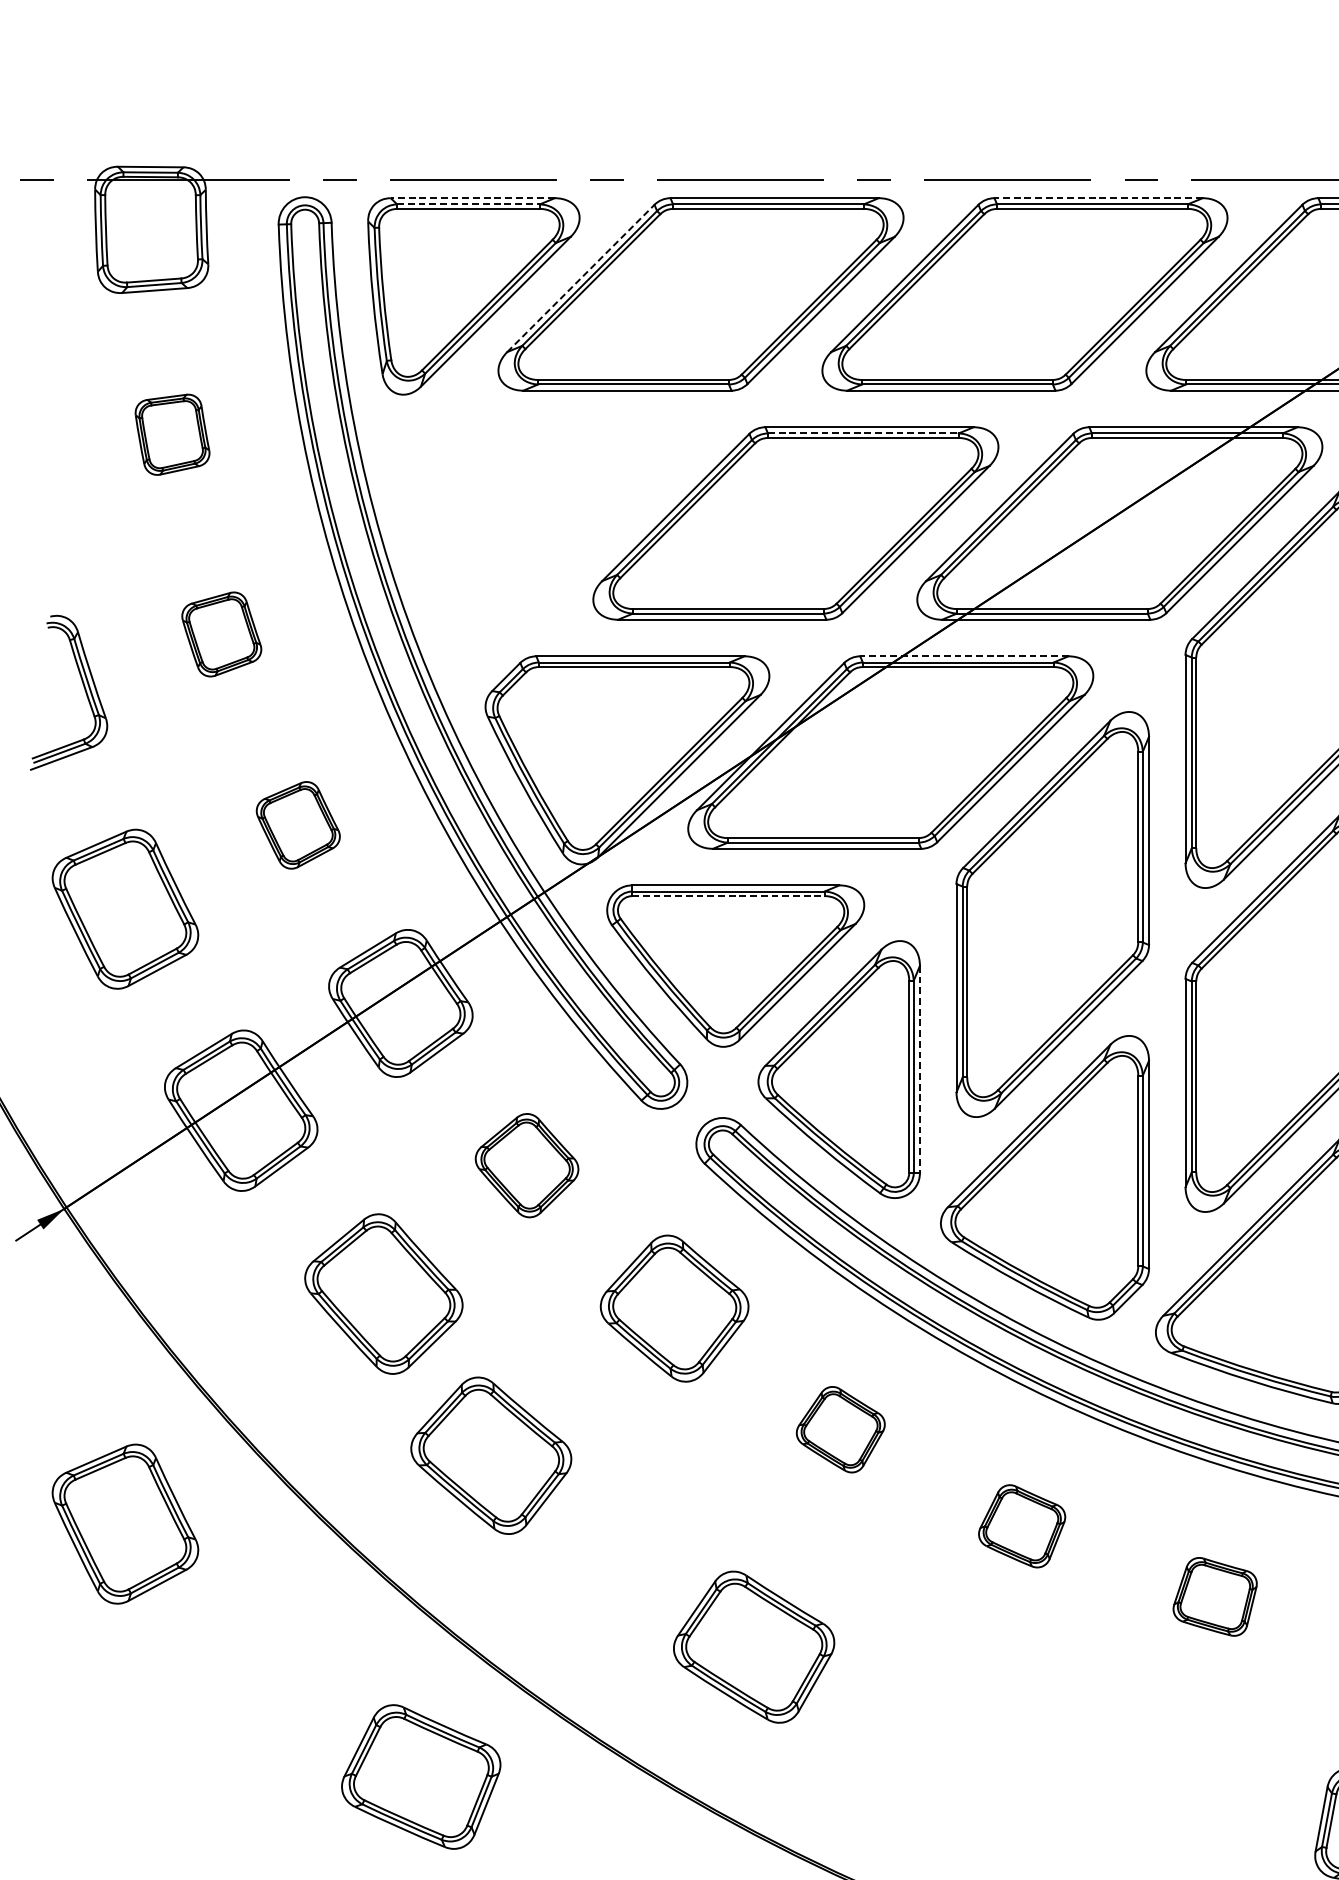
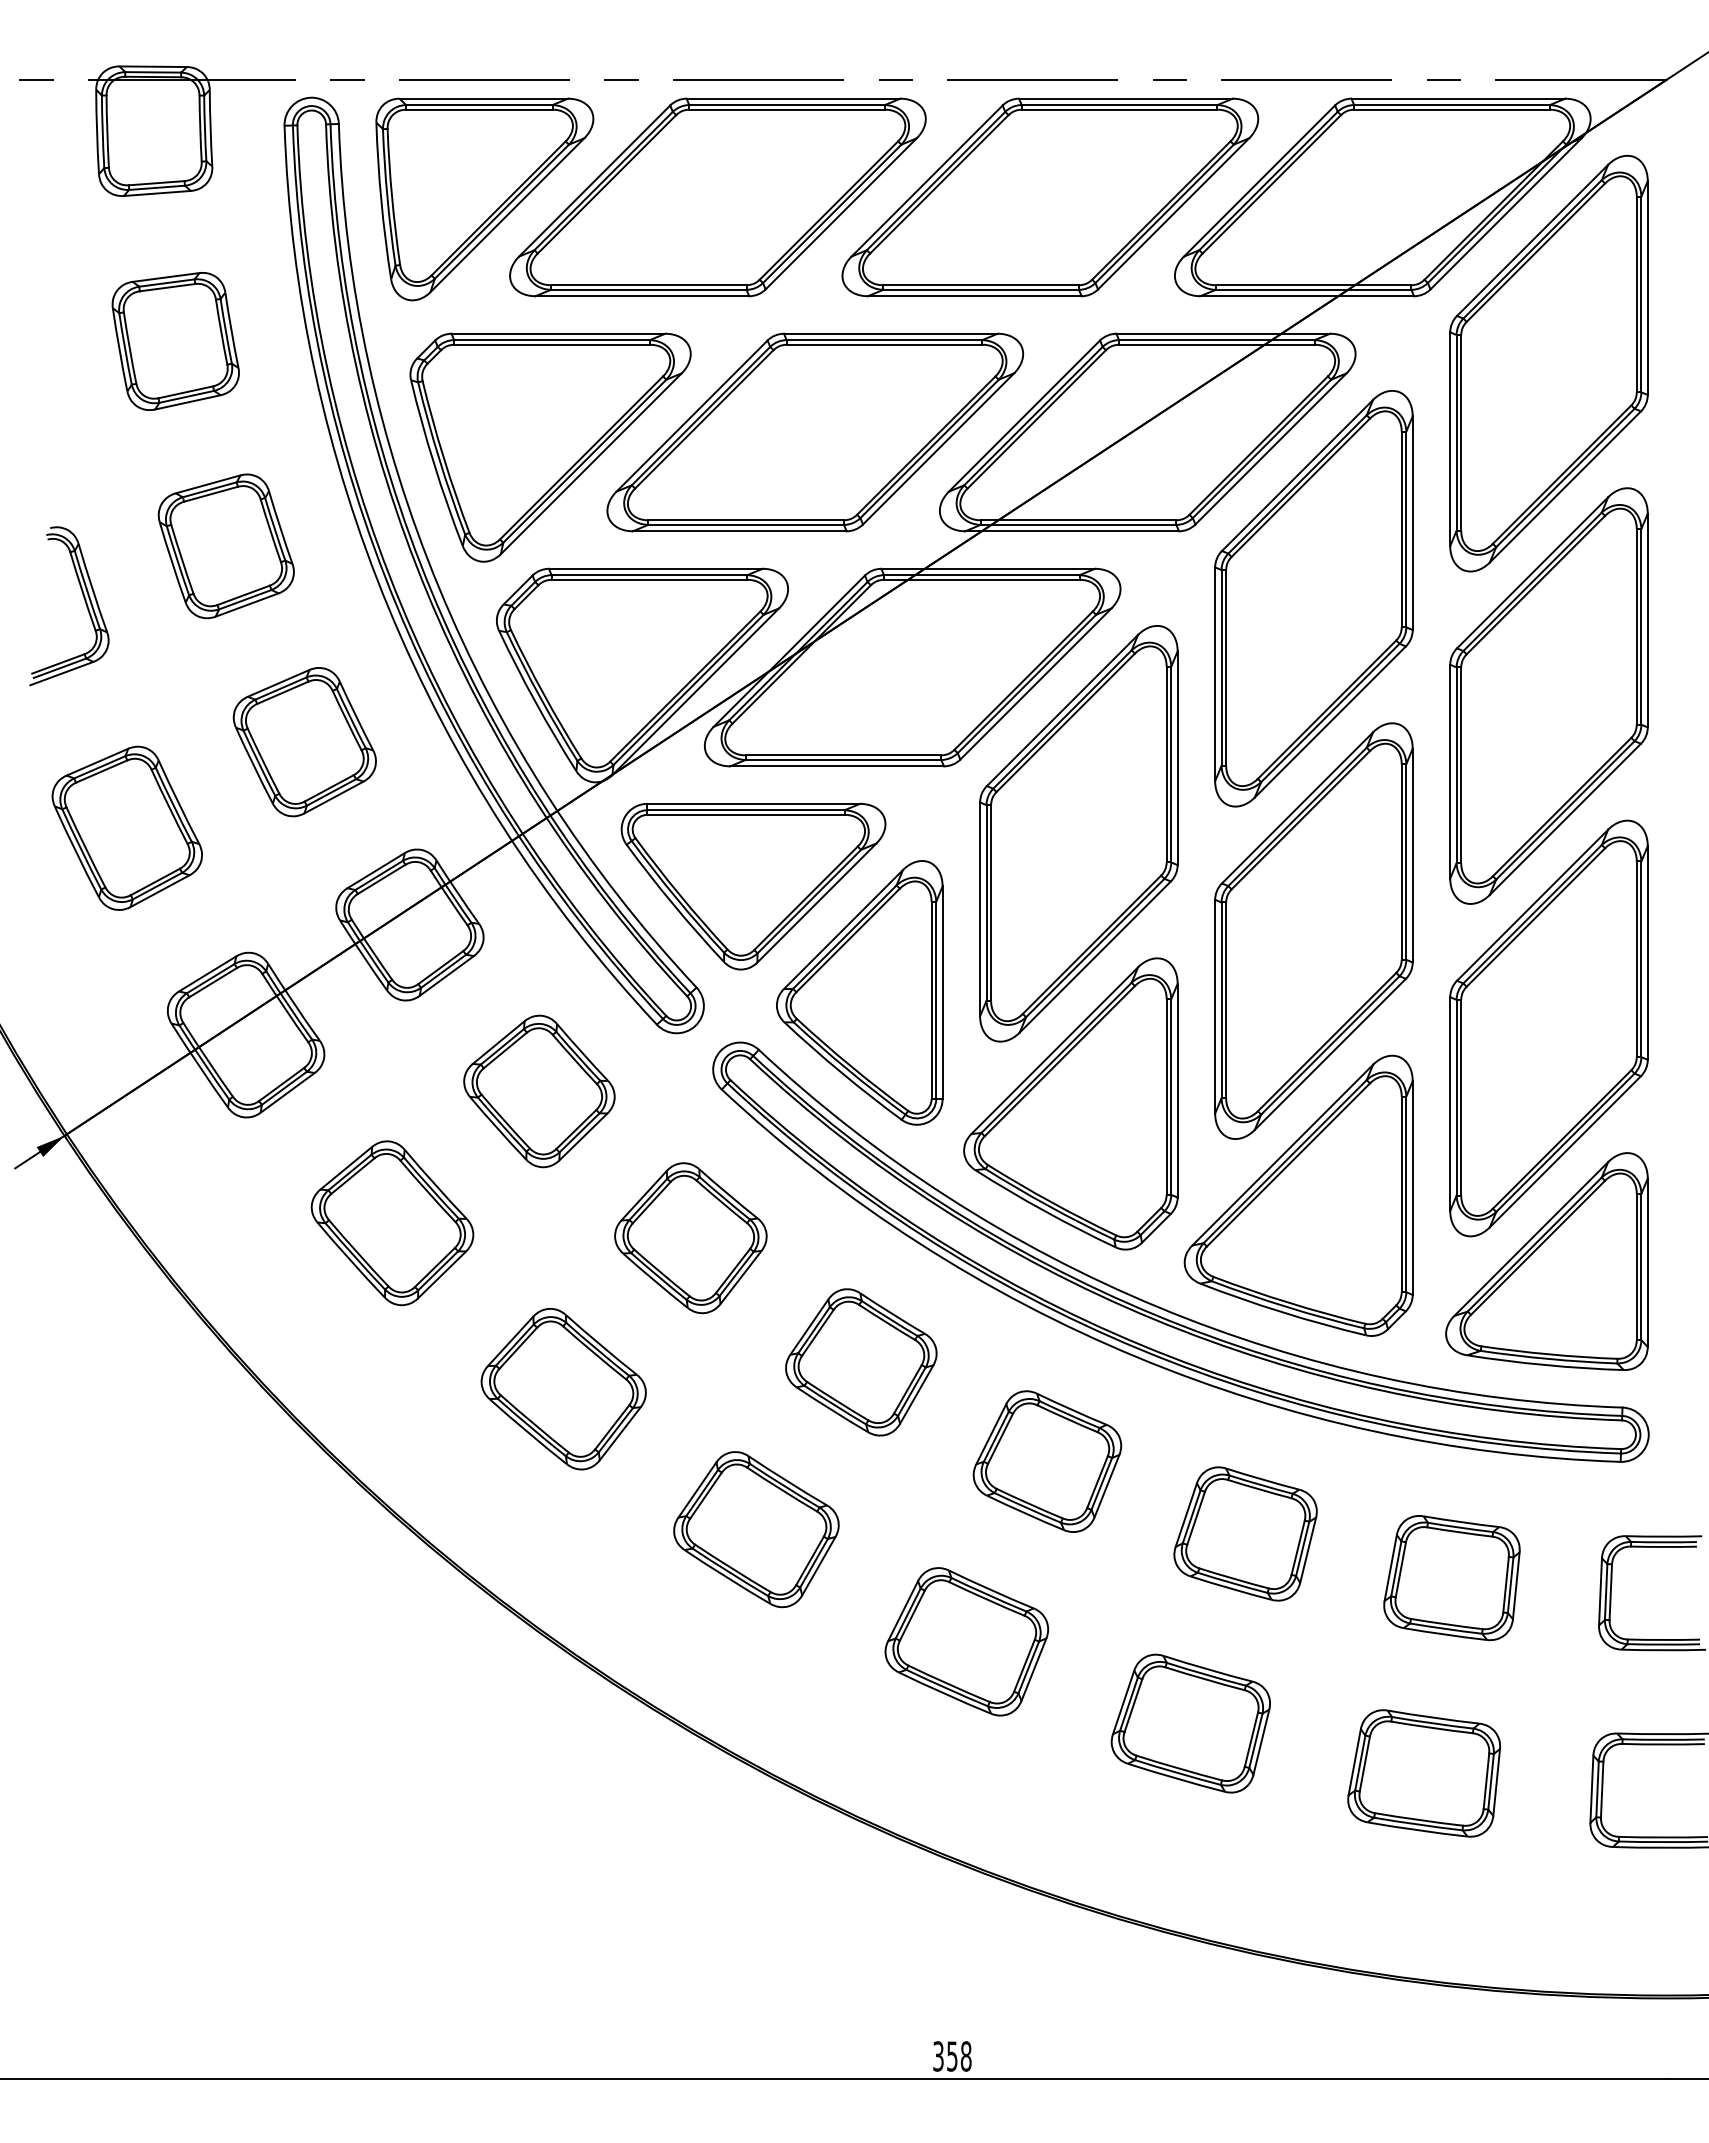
line: (472, 198) -> (483, 98), dashed -> solid
line: (1098, 198) -> (1125, 98), dashed -> solid
line: (468, 204) -> (479, 105), dashed -> solid
line: (580, 278) -> (594, 181), dashed -> solid
line: (863, 433) -> (884, 340), dashed -> solid
part: (172, 434) -> (175, 341), size x1.67
part: (537, 538) -> (550, 447), added
part: (221, 634) -> (225, 546), size x1.67
line: (964, 656) -> (988, 568), dashed -> solid
part: (298, 825) -> (304, 742), size x1.67
line: (728, 895) -> (746, 814), dashed -> solid
line: (919, 1070) -> (942, 993), dashed -> solid
part: (527, 1165) -> (539, 1091), size x1.43
part: (840, 1429) -> (861, 1362), size x1.67
part: (491, 1456) -> (563, 1389), moved
part: (124, 1523) -> (126, 1458), removed
part: (1022, 1526) -> (1047, 1461), size x1.67
part: (1215, 1596) -> (1245, 1533), size x1.67
part: (754, 1647) -> (756, 1529), moved
part: (420, 1776) -> (966, 1641), moved
part: (1161, 1781) -> (1190, 1723), added

